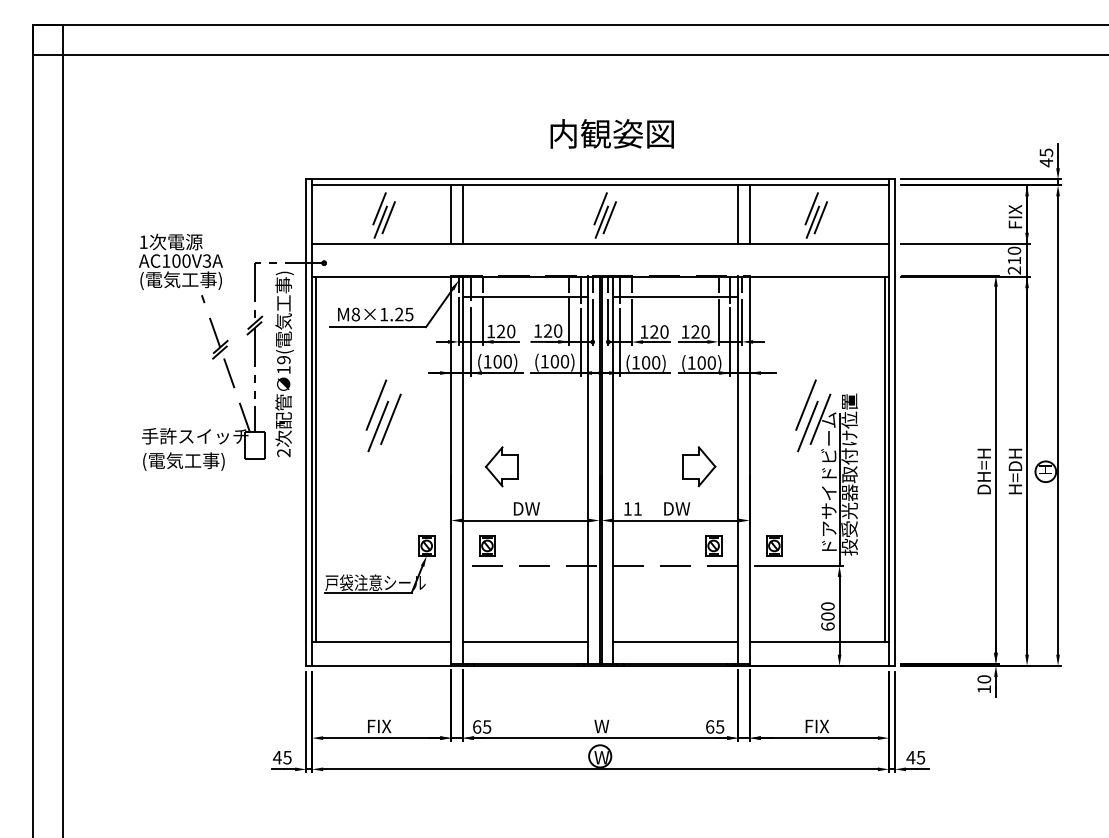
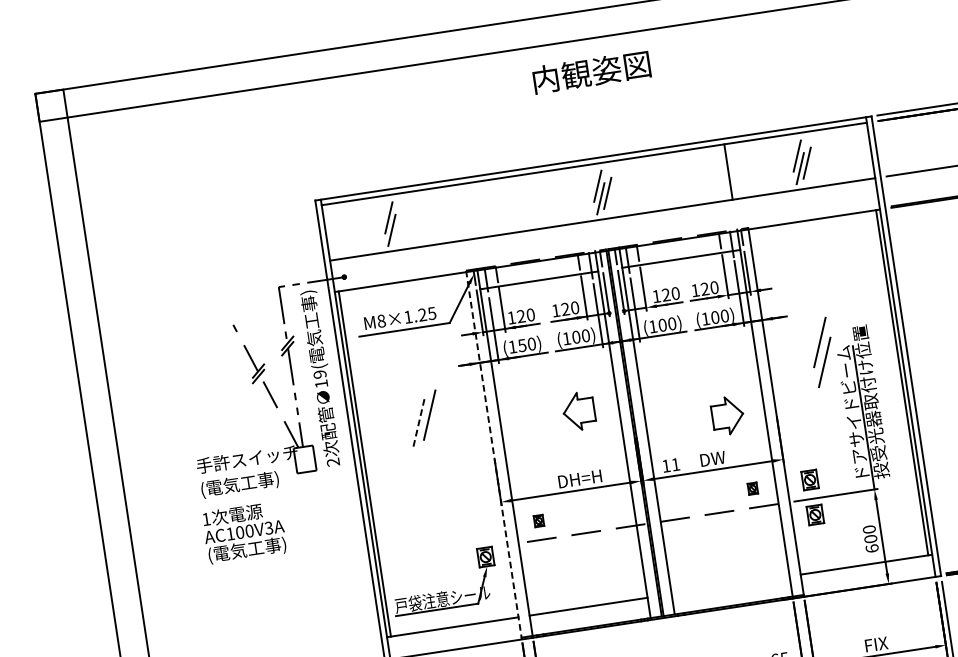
text: (611, 133) -> (590, 71), moved
line: (451, 214) -> (457, 212), removed
line: (462, 214) -> (468, 211), removed
line: (749, 214) -> (739, 170), removed
line: (388, 217) -> (398, 224), removed
text: (180, 261) -> (244, 532), moved
text: (497, 361) -> (522, 345), (100) -> (150)
line: (376, 404) -> (413, 403), removed
line: (820, 418) -> (835, 353), removed
line: (378, 427) -> (419, 424), solid -> dashed
part: (501, 466) -> (578, 411), moved
line: (451, 471) -> (494, 455), solid -> dashed
text: (542, 508) -> (585, 477), DW -> DH=H
part: (487, 545) -> (538, 520), size x0.6
part: (713, 545) -> (752, 488), size x0.6
part: (375, 574) -> (441, 591), moved
part: (774, 582) -> (815, 514), added
line: (675, 642) -> (730, 585), removed

